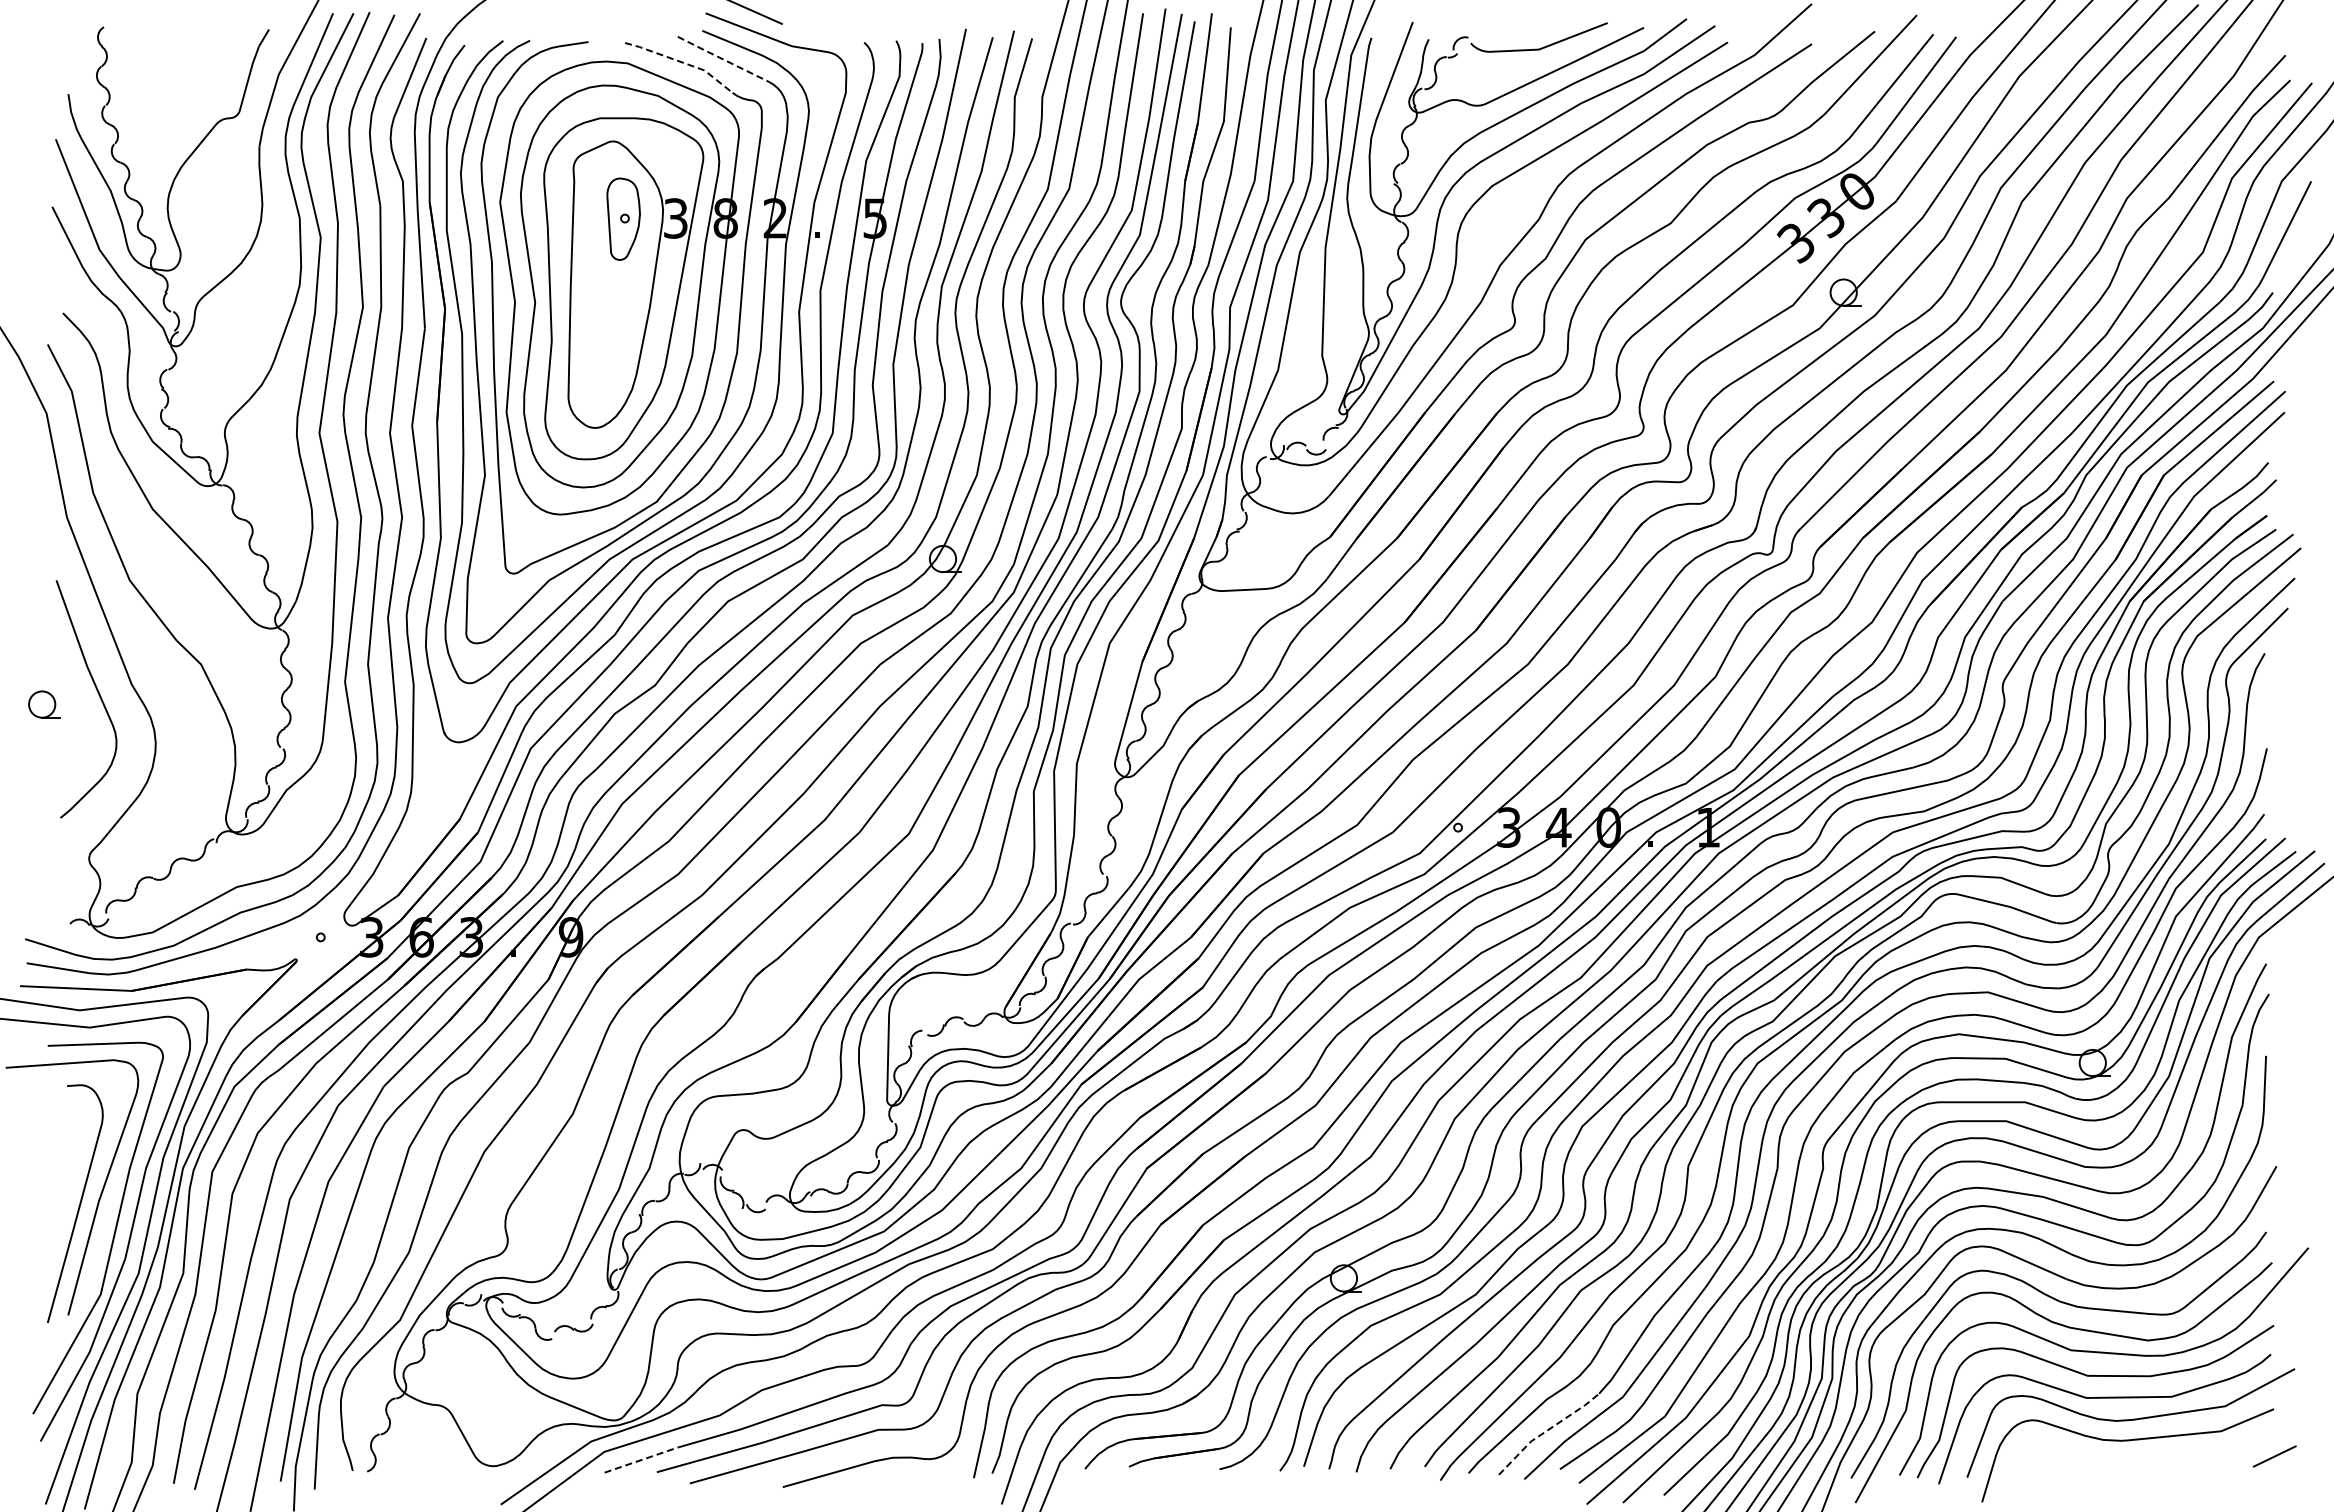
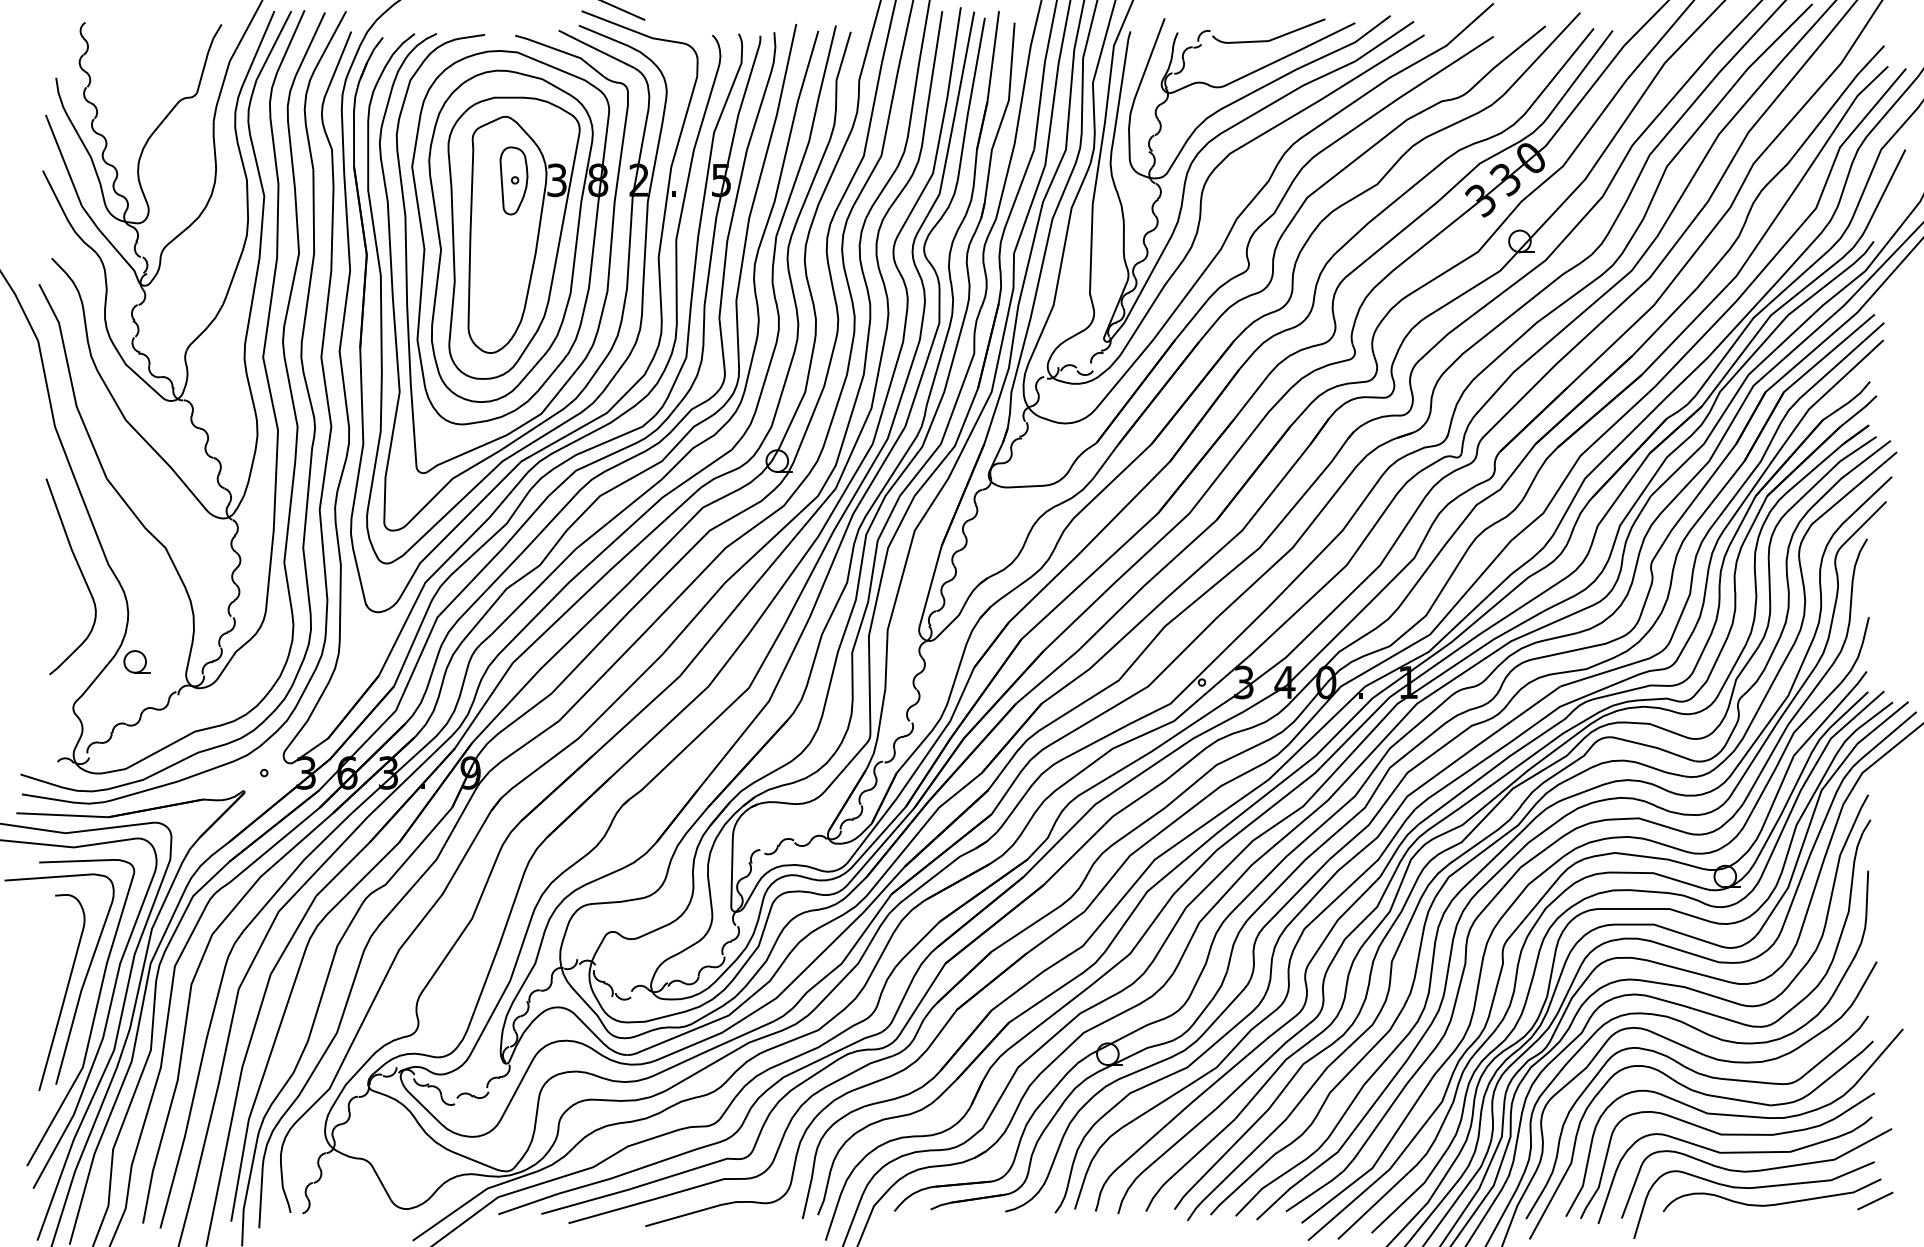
line: (722, 59) -> (595, 49), dashed -> solid
line: (682, 62) -> (562, 51), dashed -> solid
part: (44, 704) -> (137, 661), moved
line: (1546, 1430) -> (1274, 1179), dashed -> solid
line: (641, 1460) -> (528, 1204), dashed -> solid
curve: (2149, 1460) -> (1772, 1204), added

